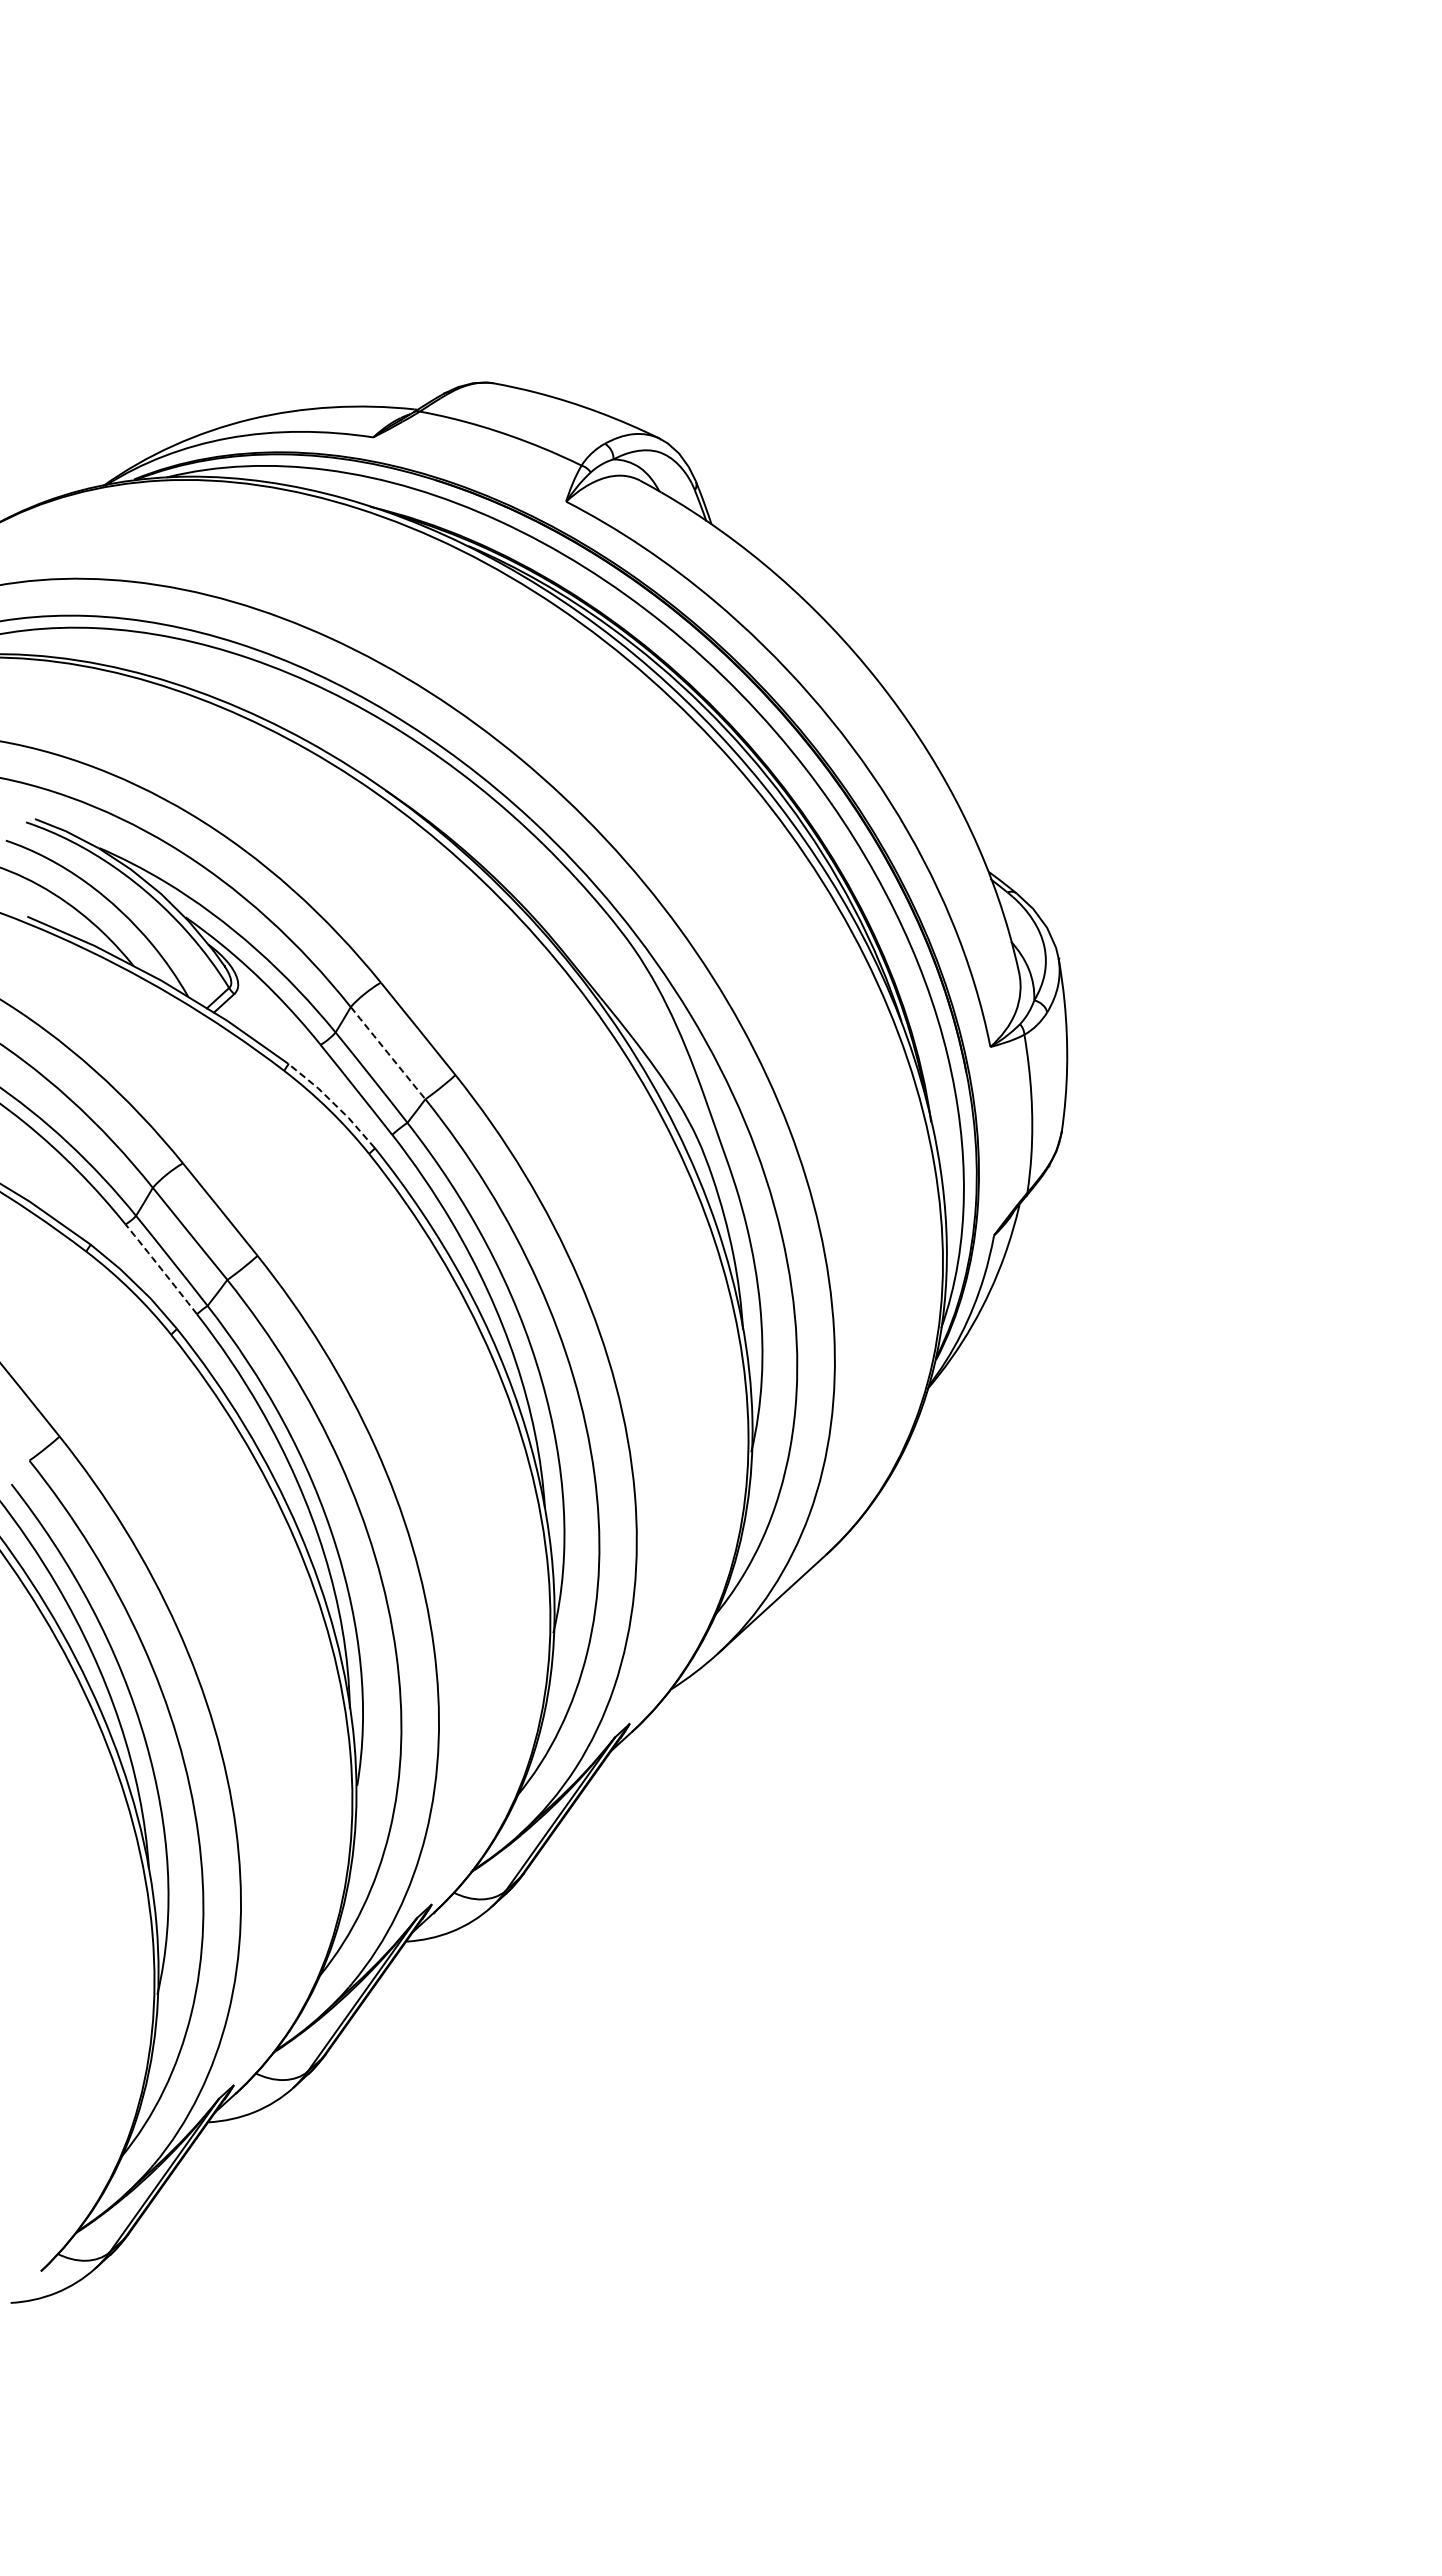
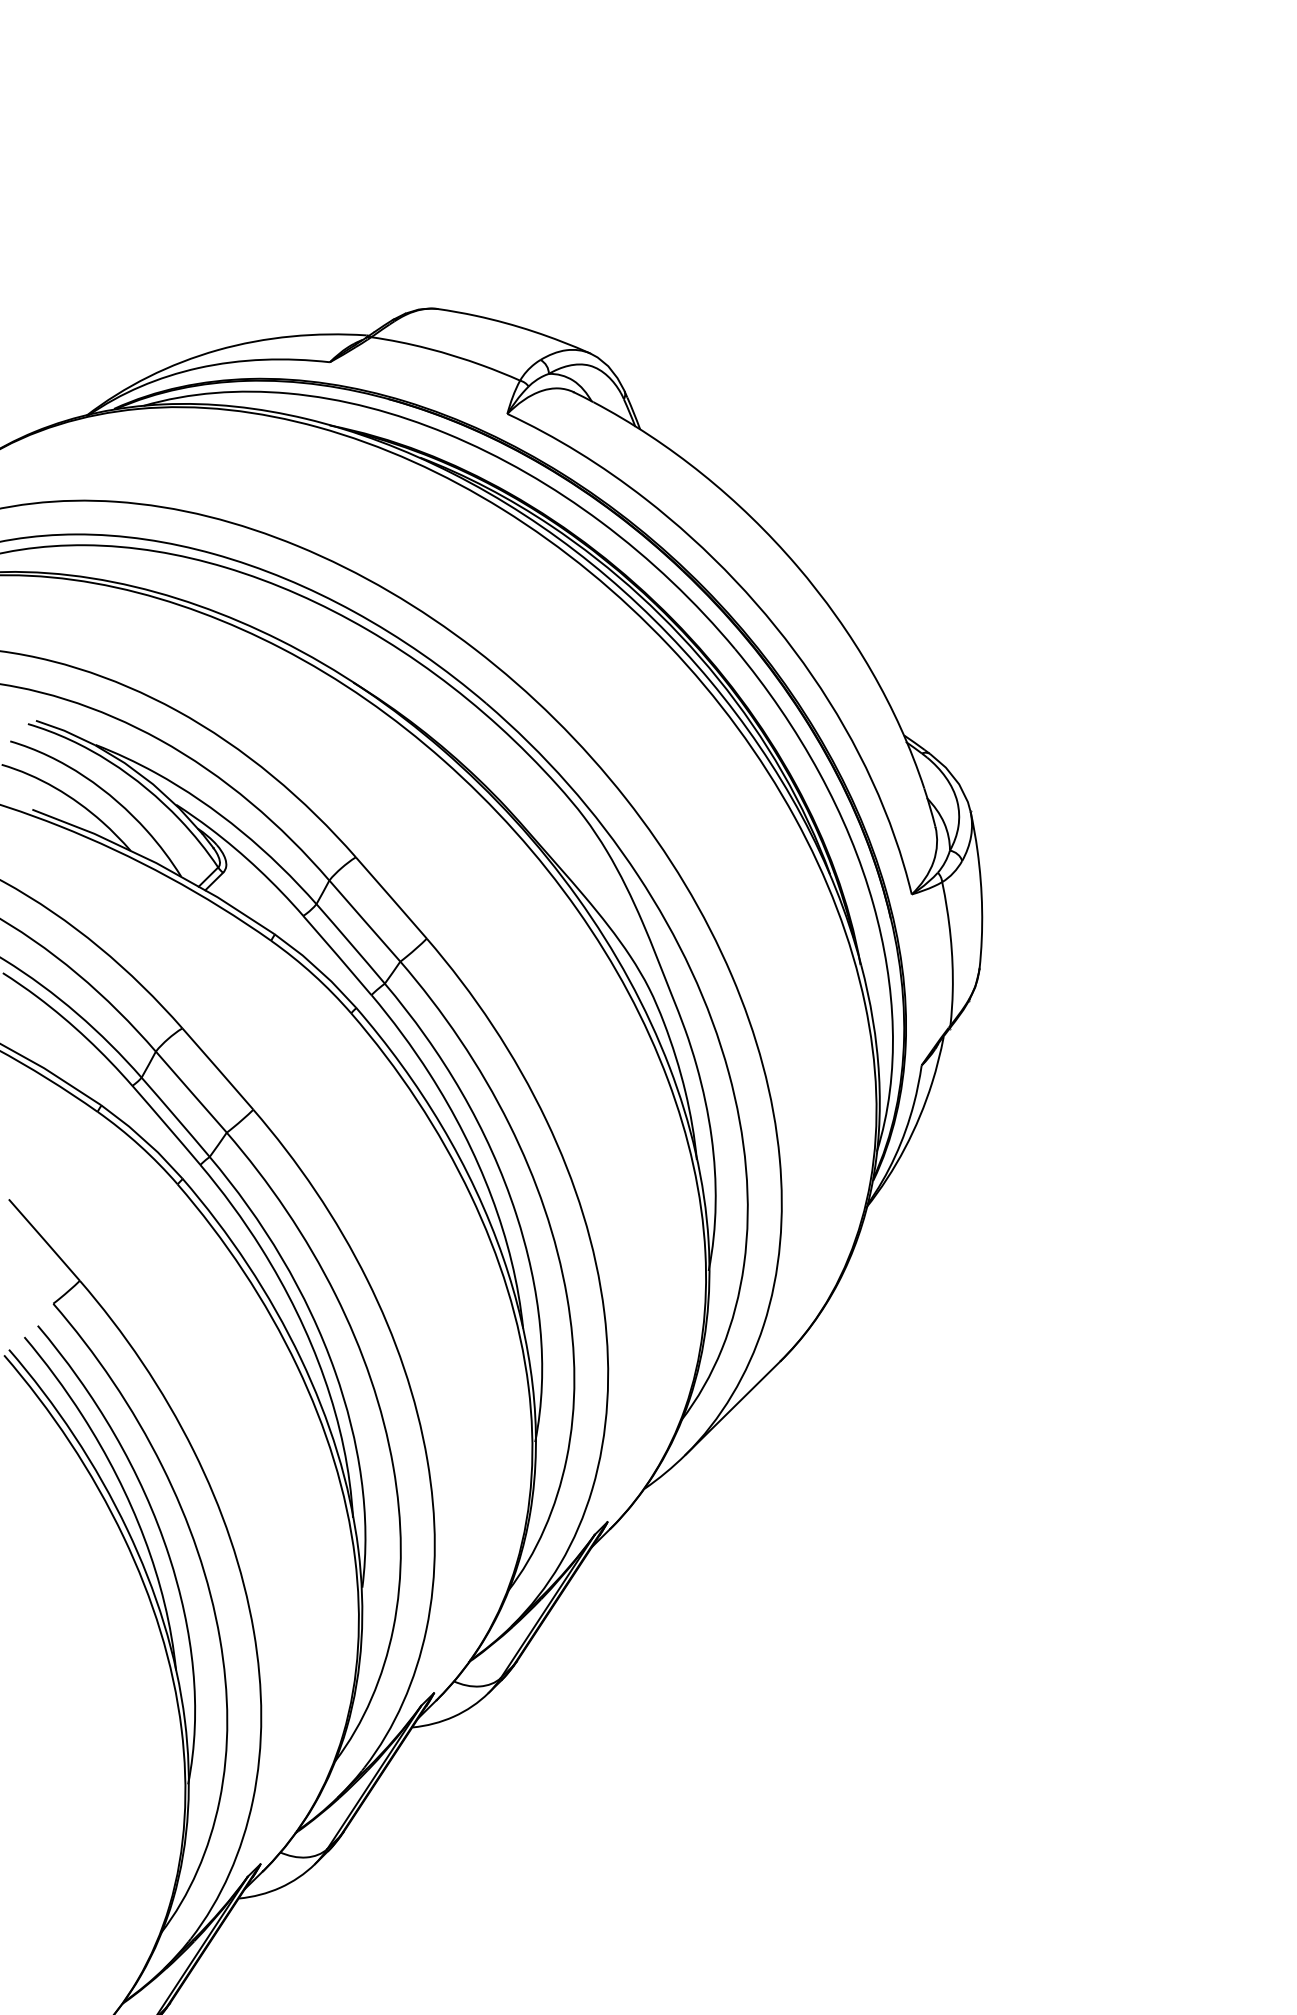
arc: (388, 1053) -> (365, 921), dashed -> solid
line: (333, 1103) -> (317, 968), dashed -> solid
arc: (161, 1269) -> (166, 1125), dashed -> solid

